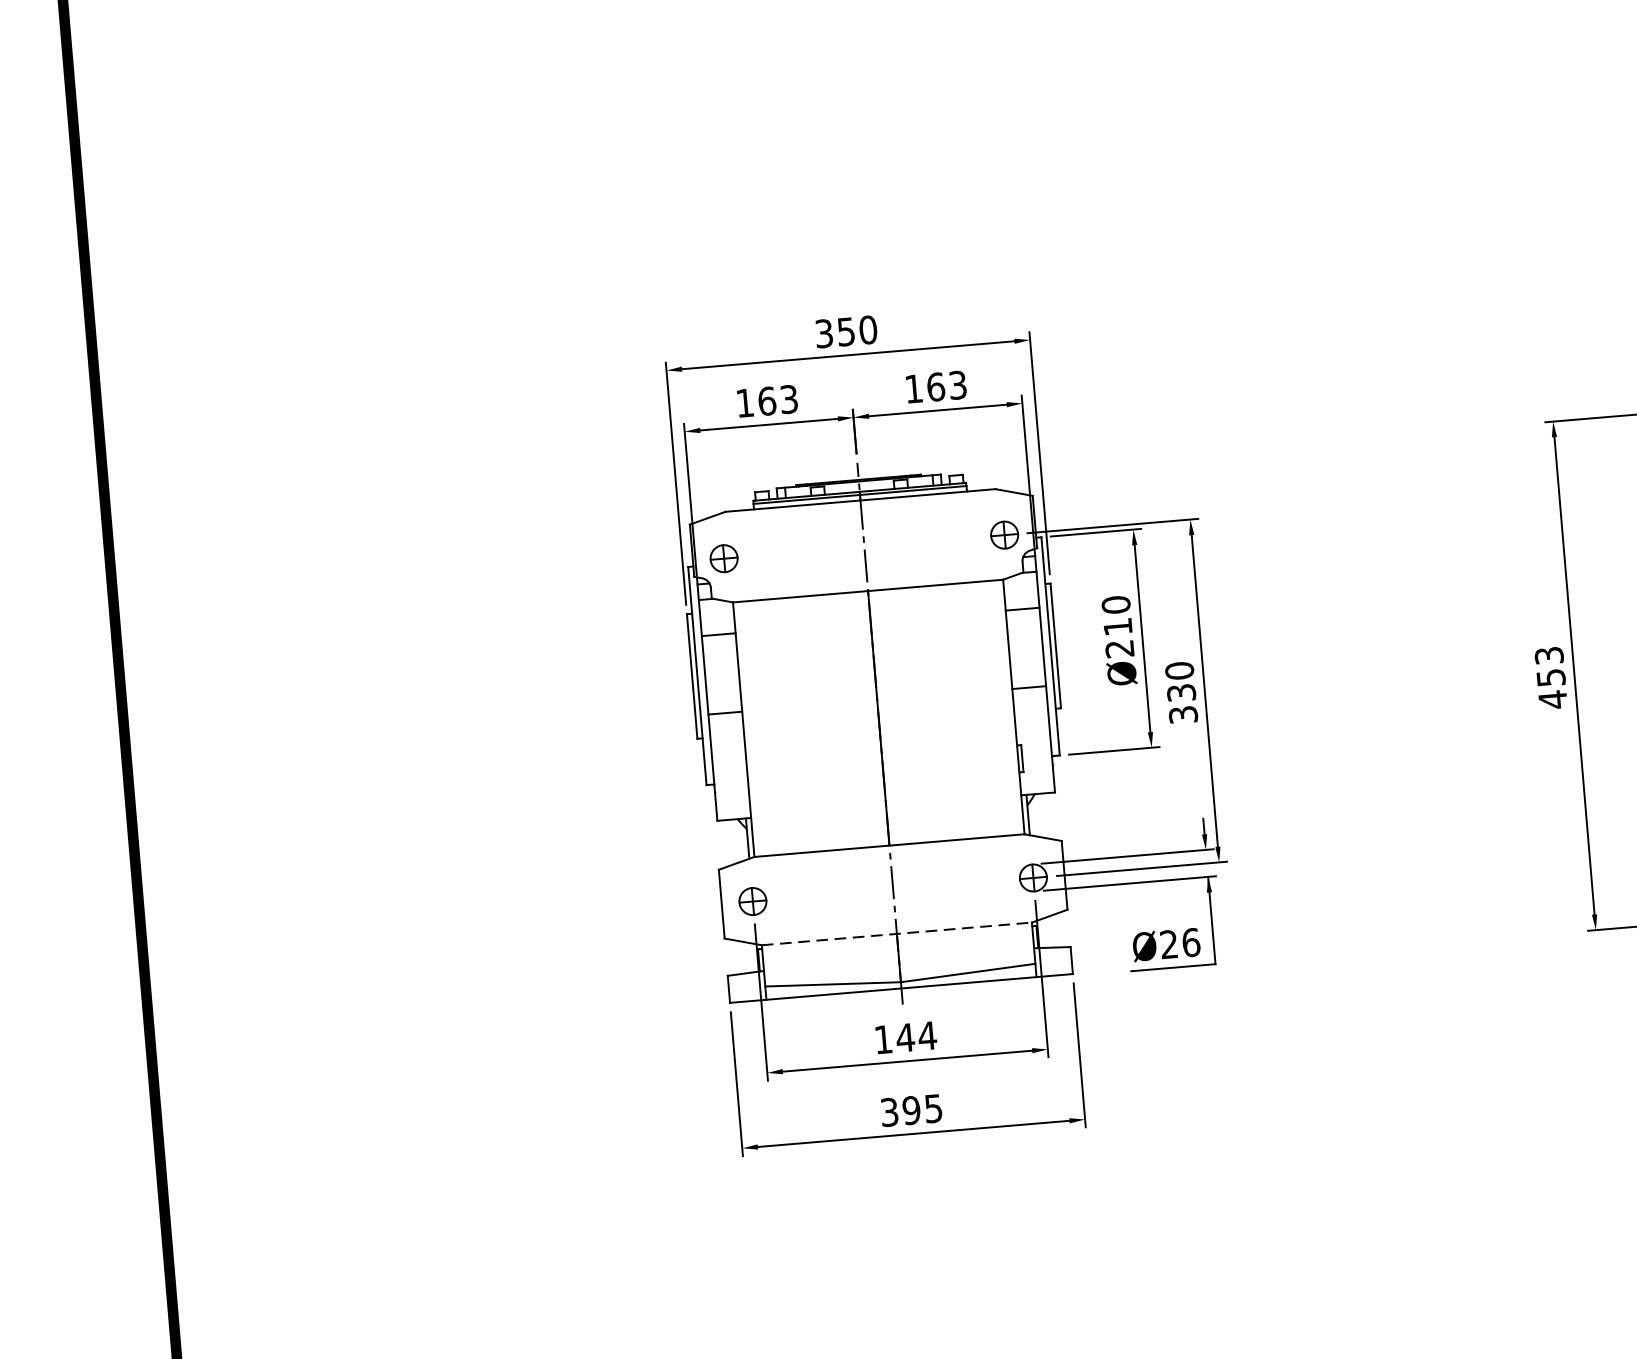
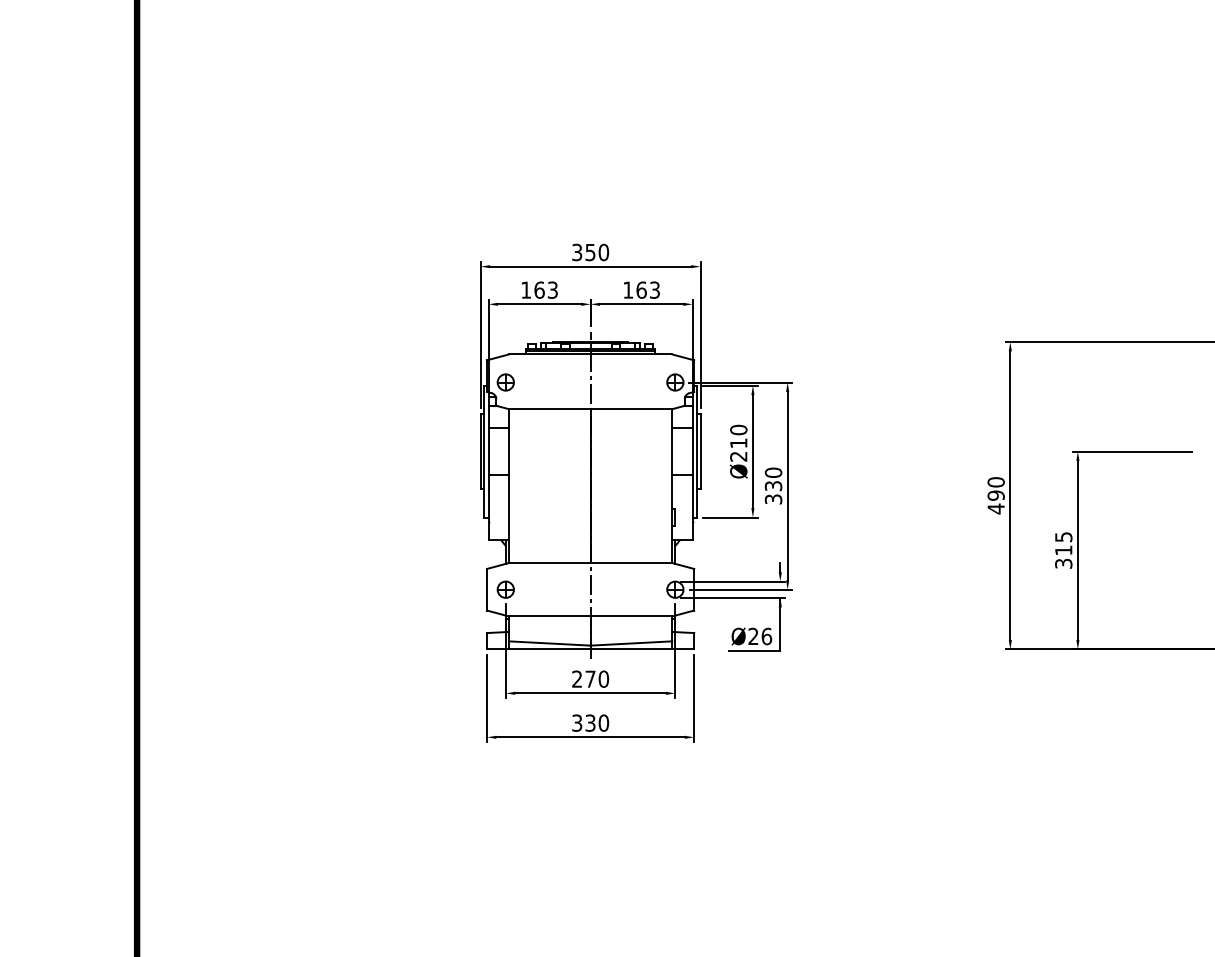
text: (1548, 666) -> (995, 488), 453 -> 490
line: (896, 934) -> (590, 616), dashed -> solid
text: (905, 1036) -> (590, 678), 144 -> 270
text: (923, 1108) -> (597, 722), 395 -> 330

